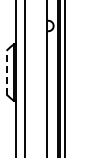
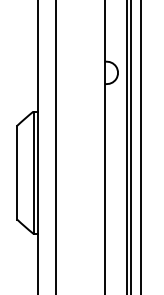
line: (6, 72) -> (17, 172), dashed -> solid

